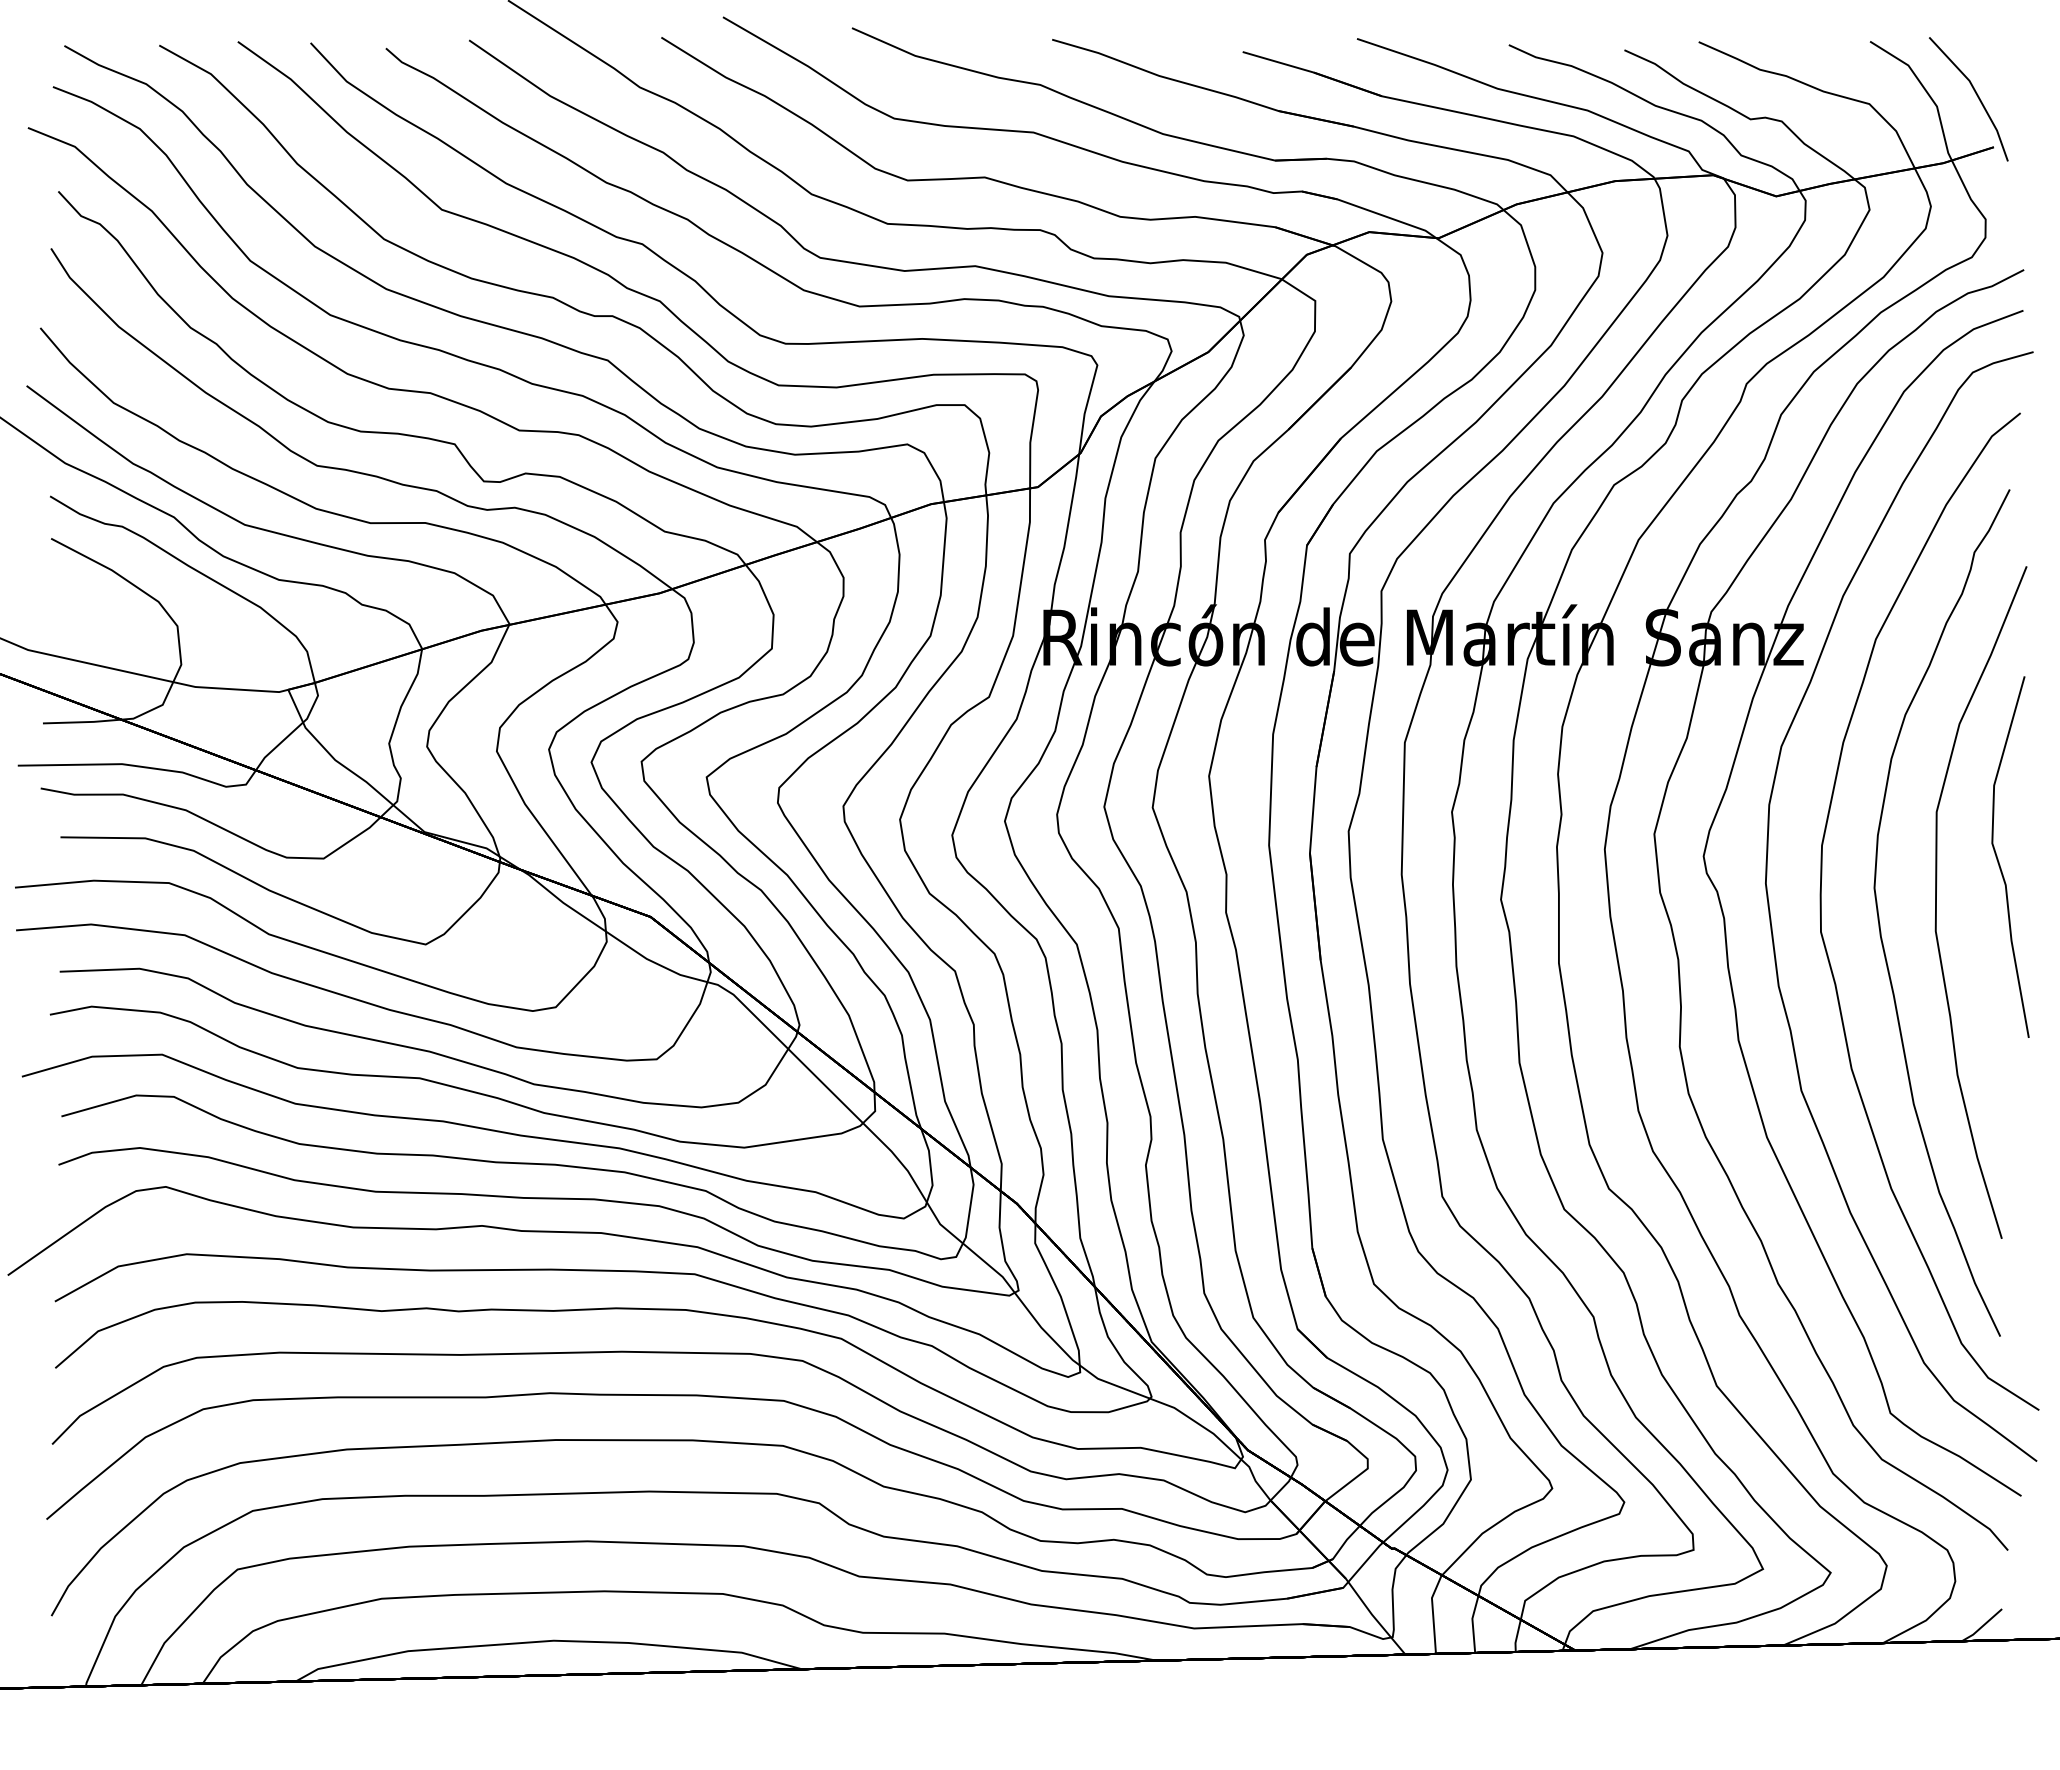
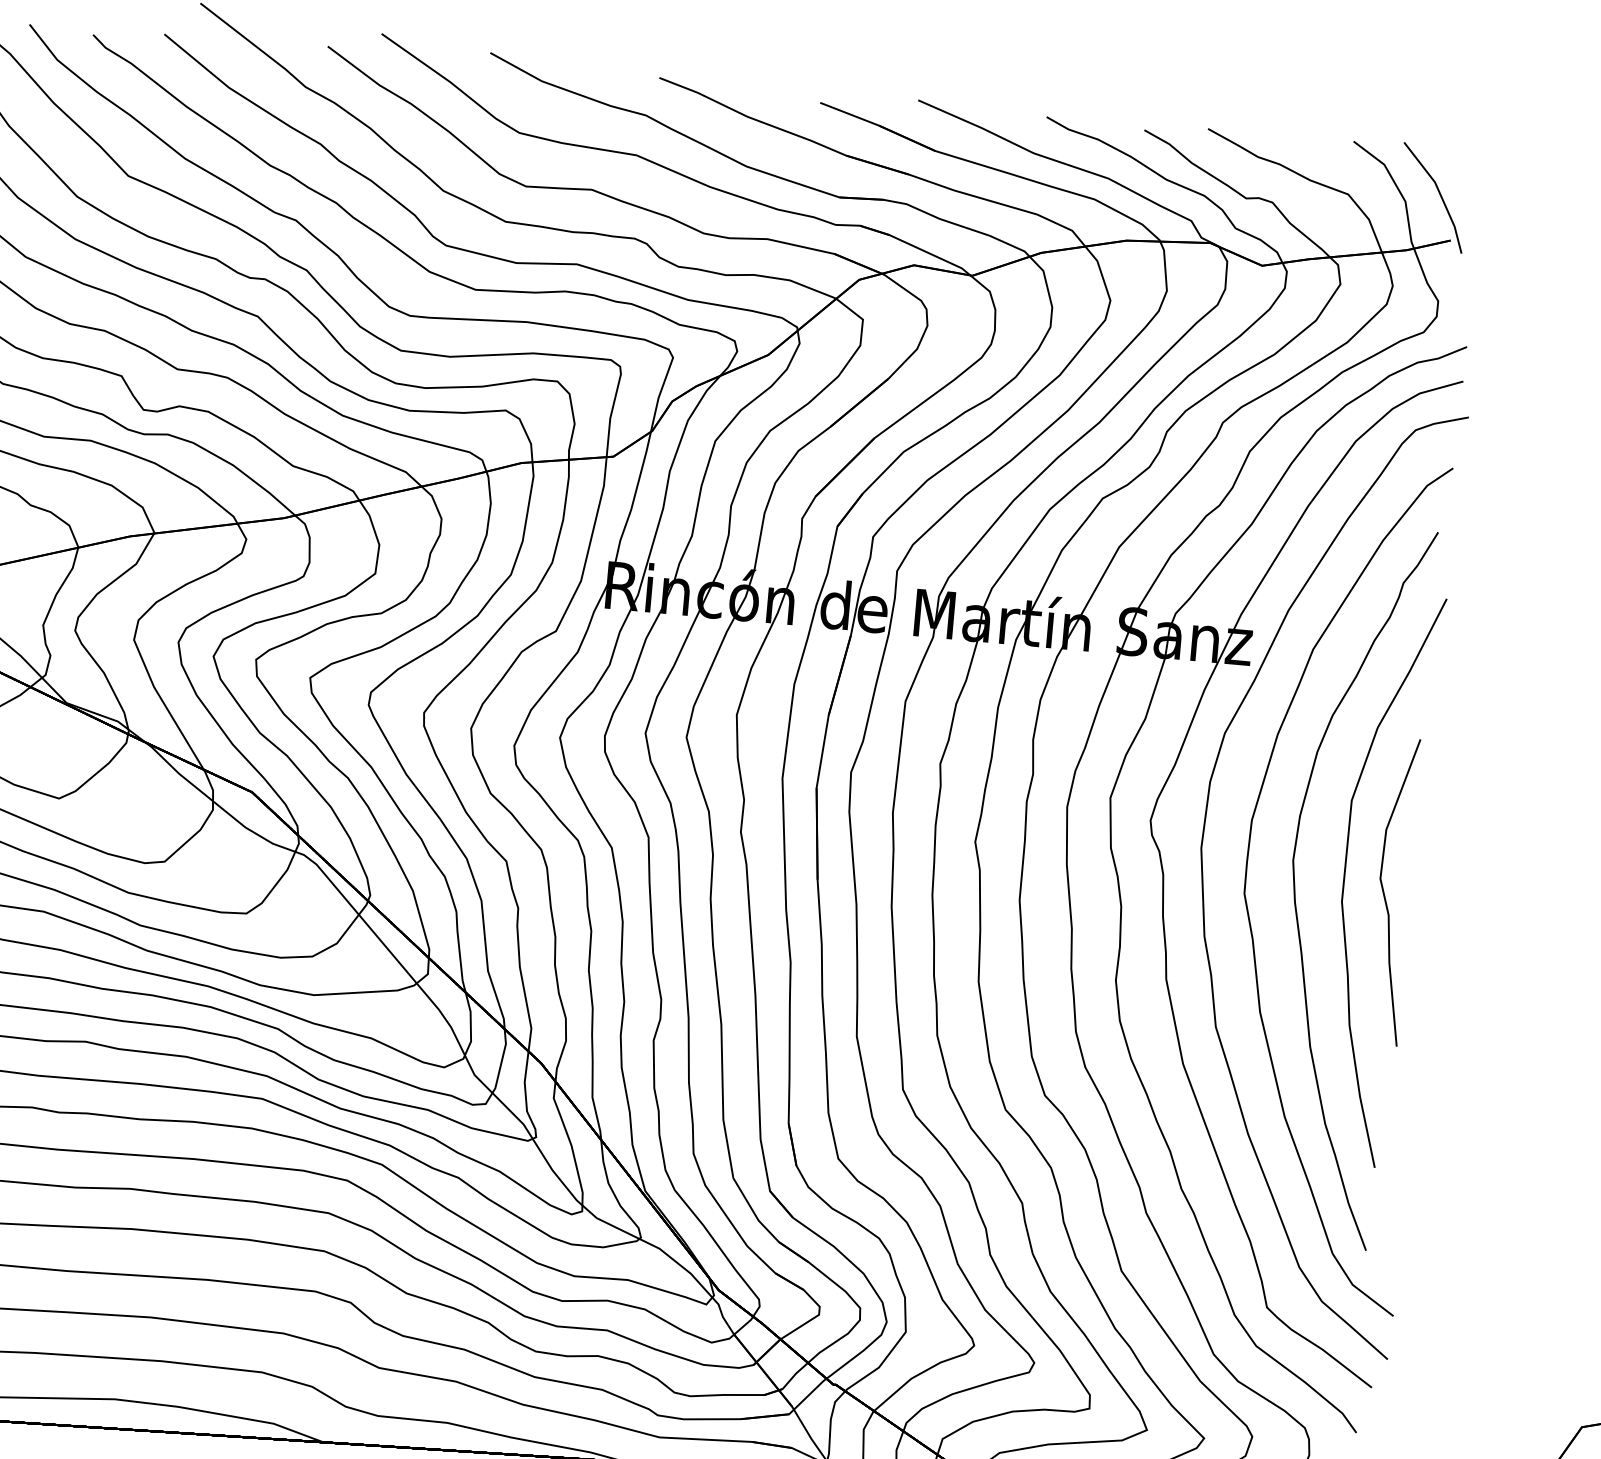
part: (1999, 861) -> (1385, 894), moved

